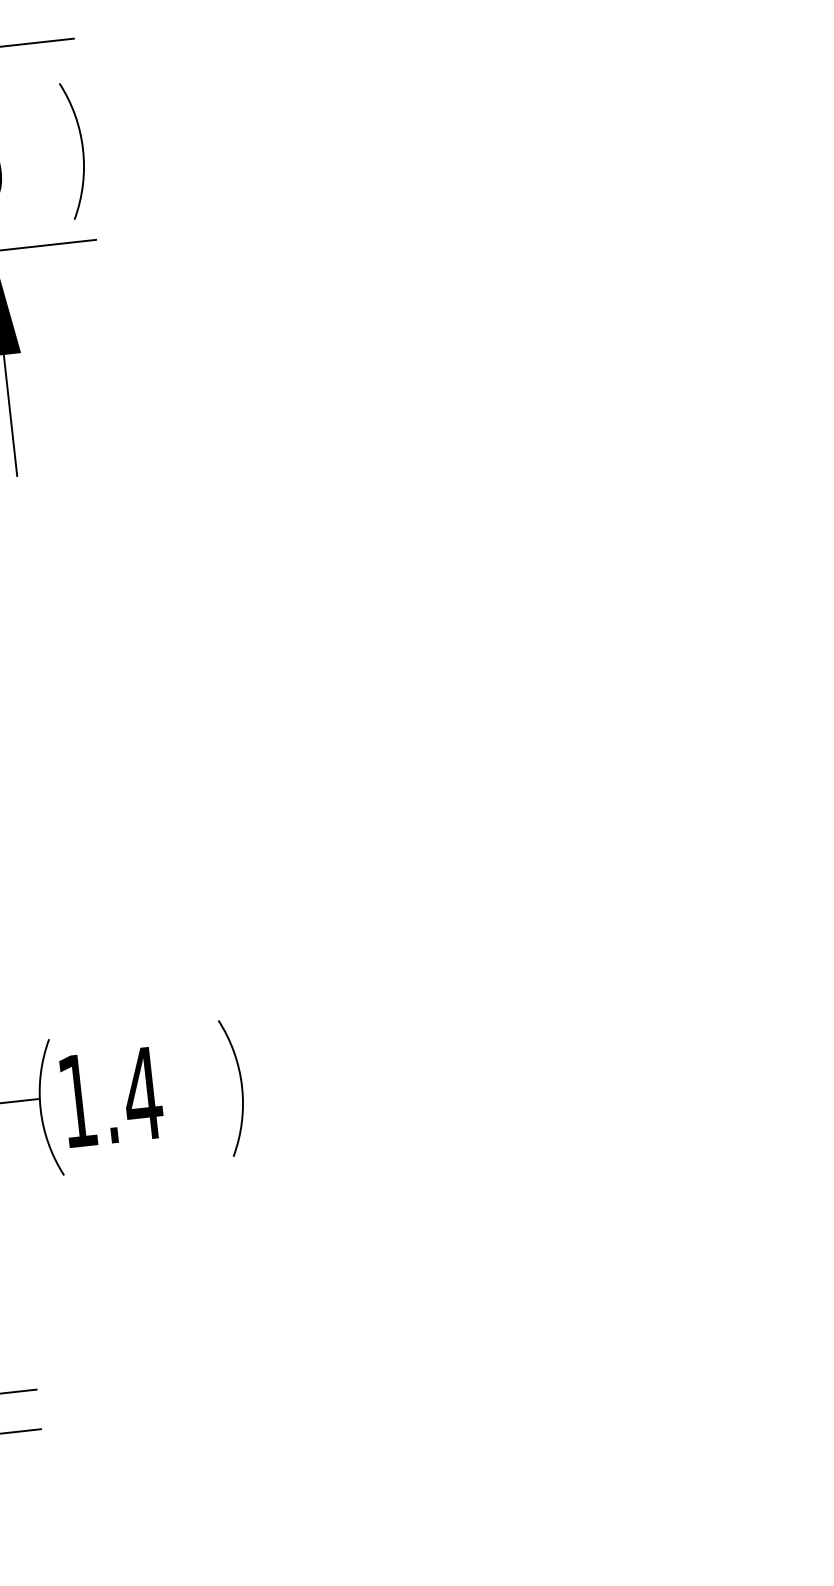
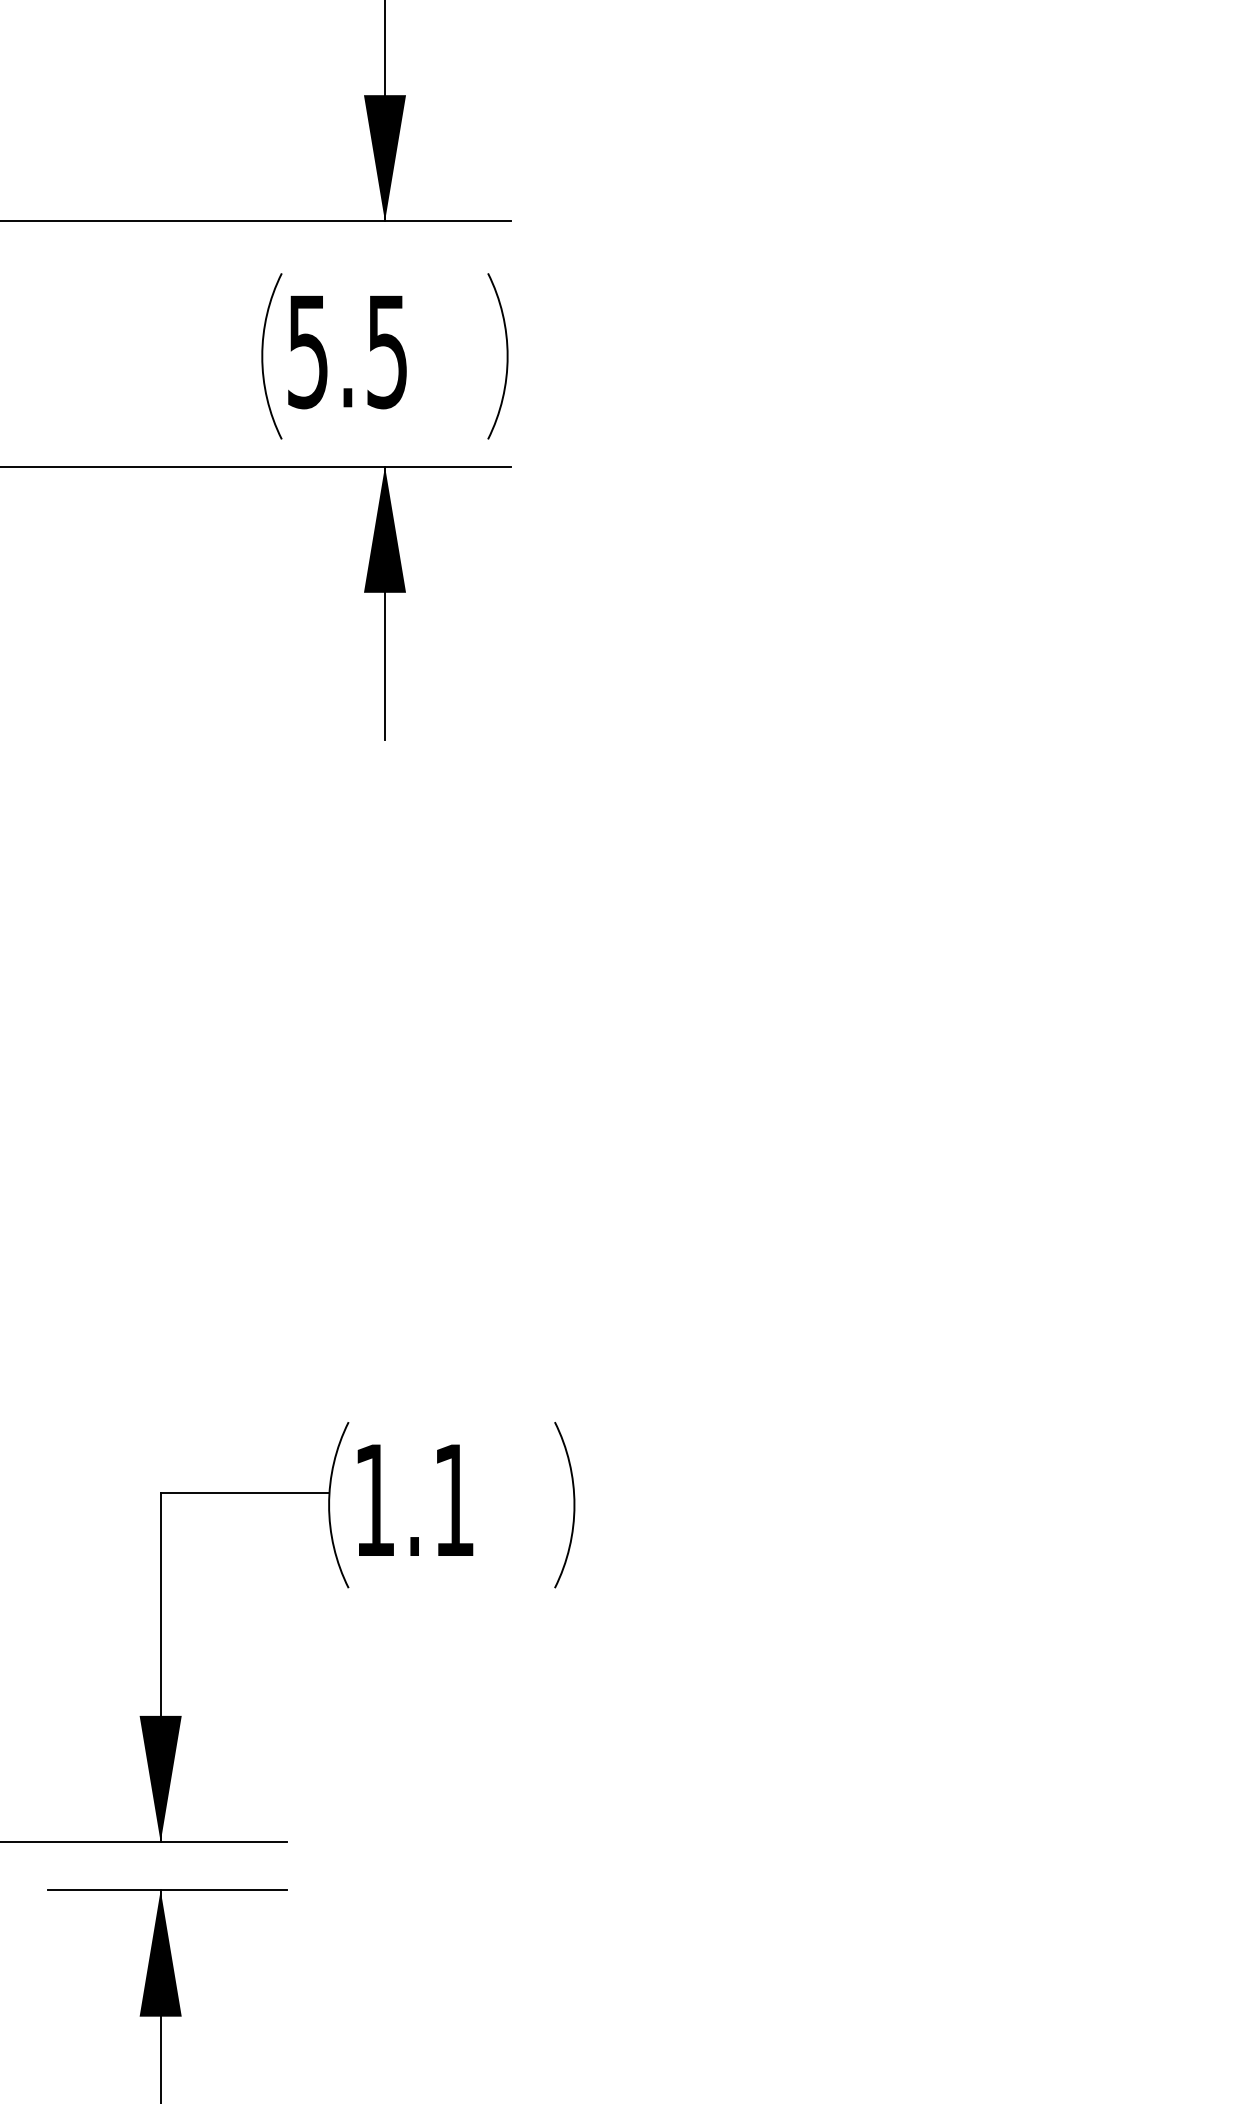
text: (143, 1093) -> (454, 1499), 1.4 -> 1.1

